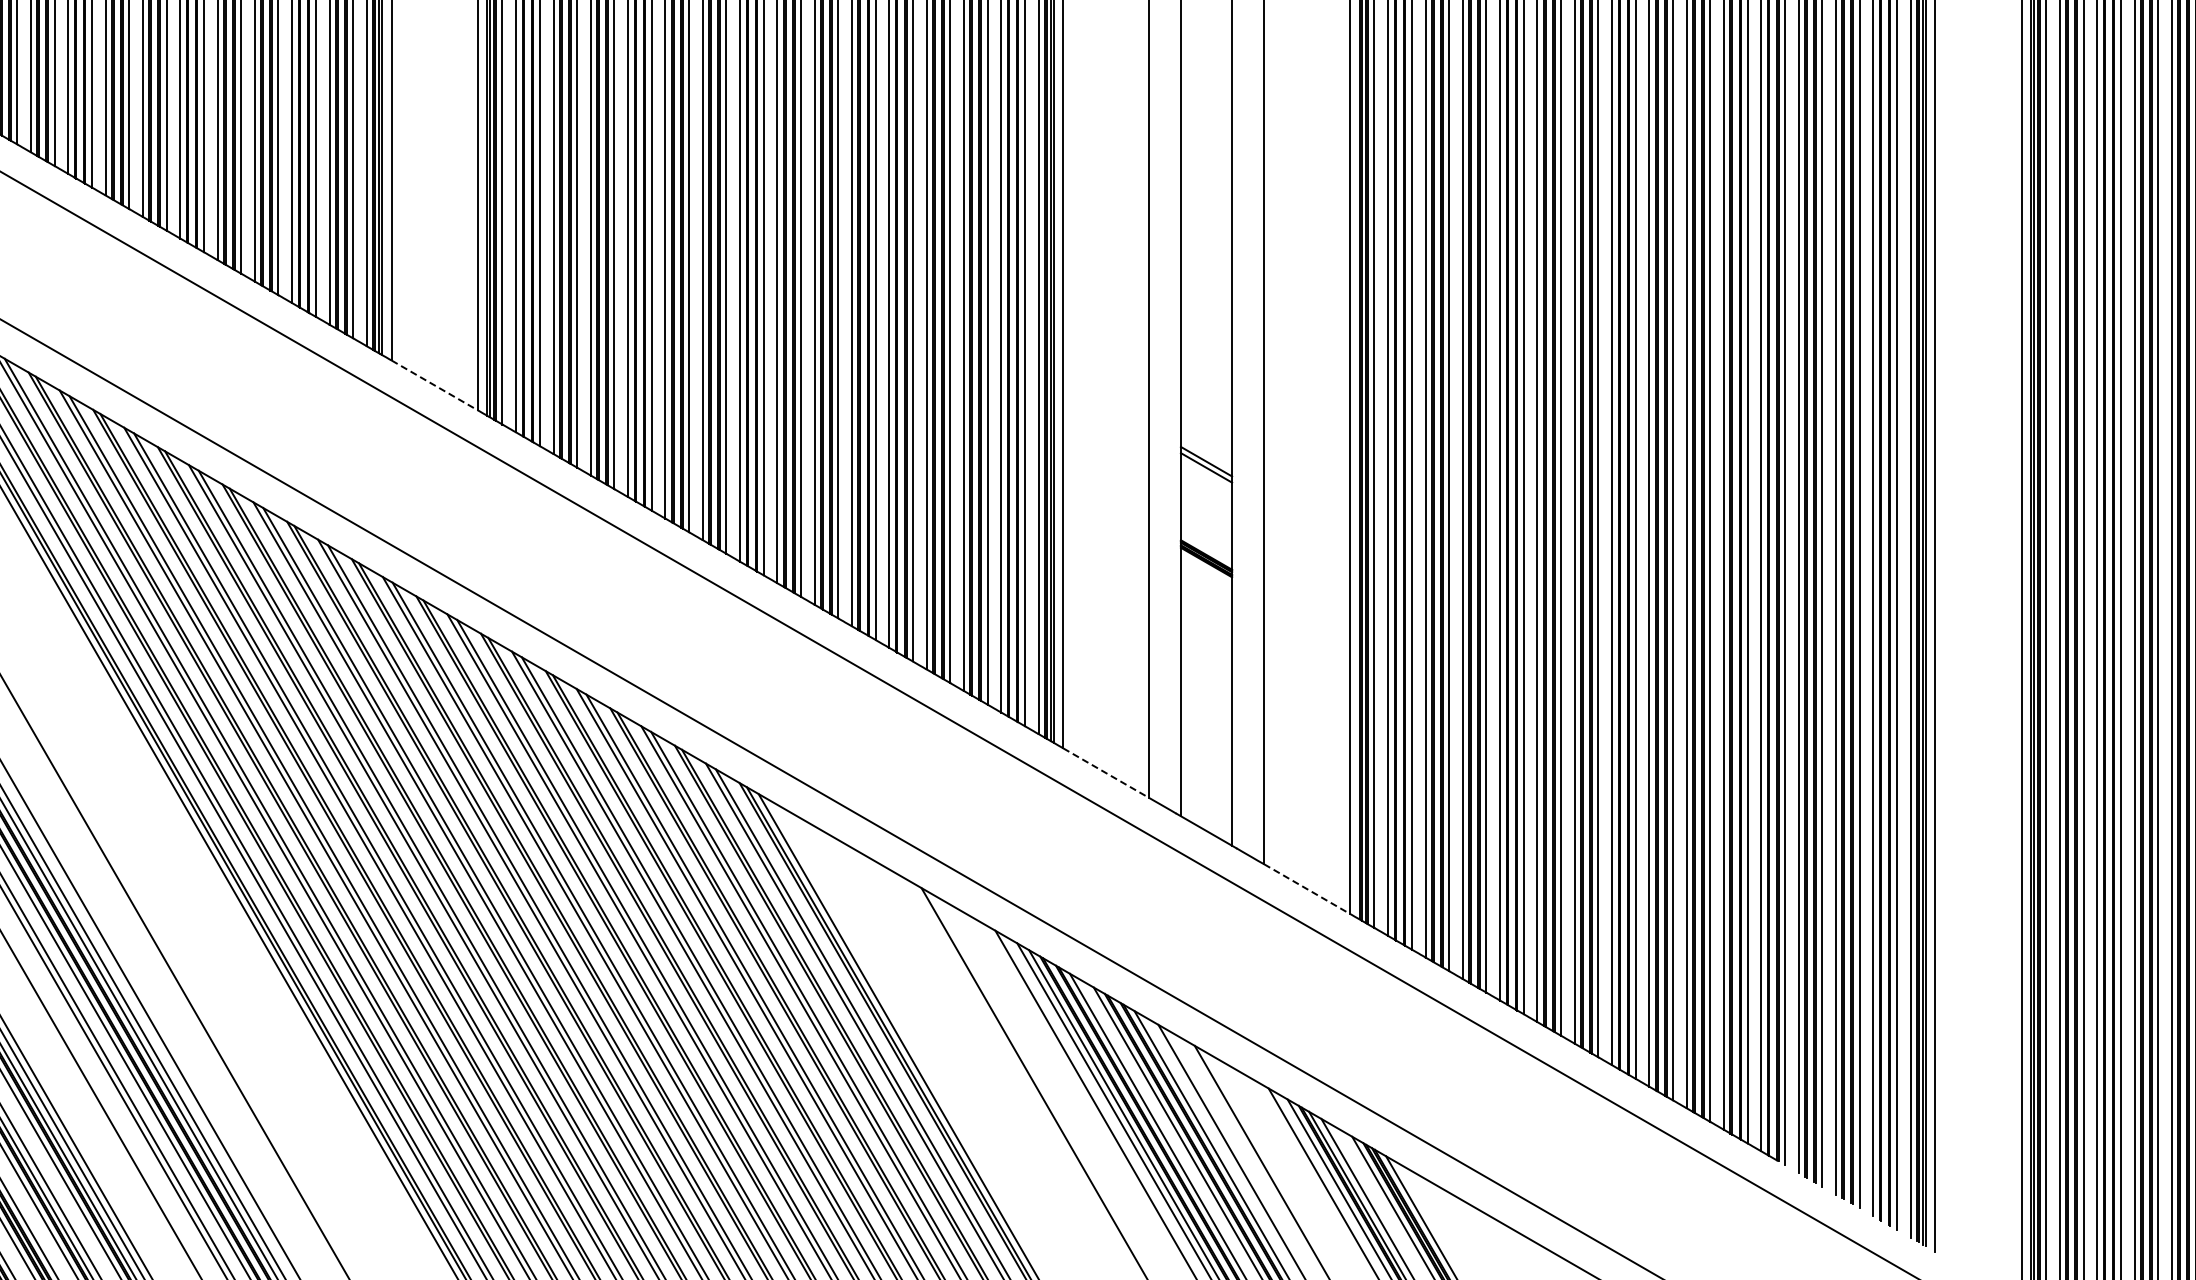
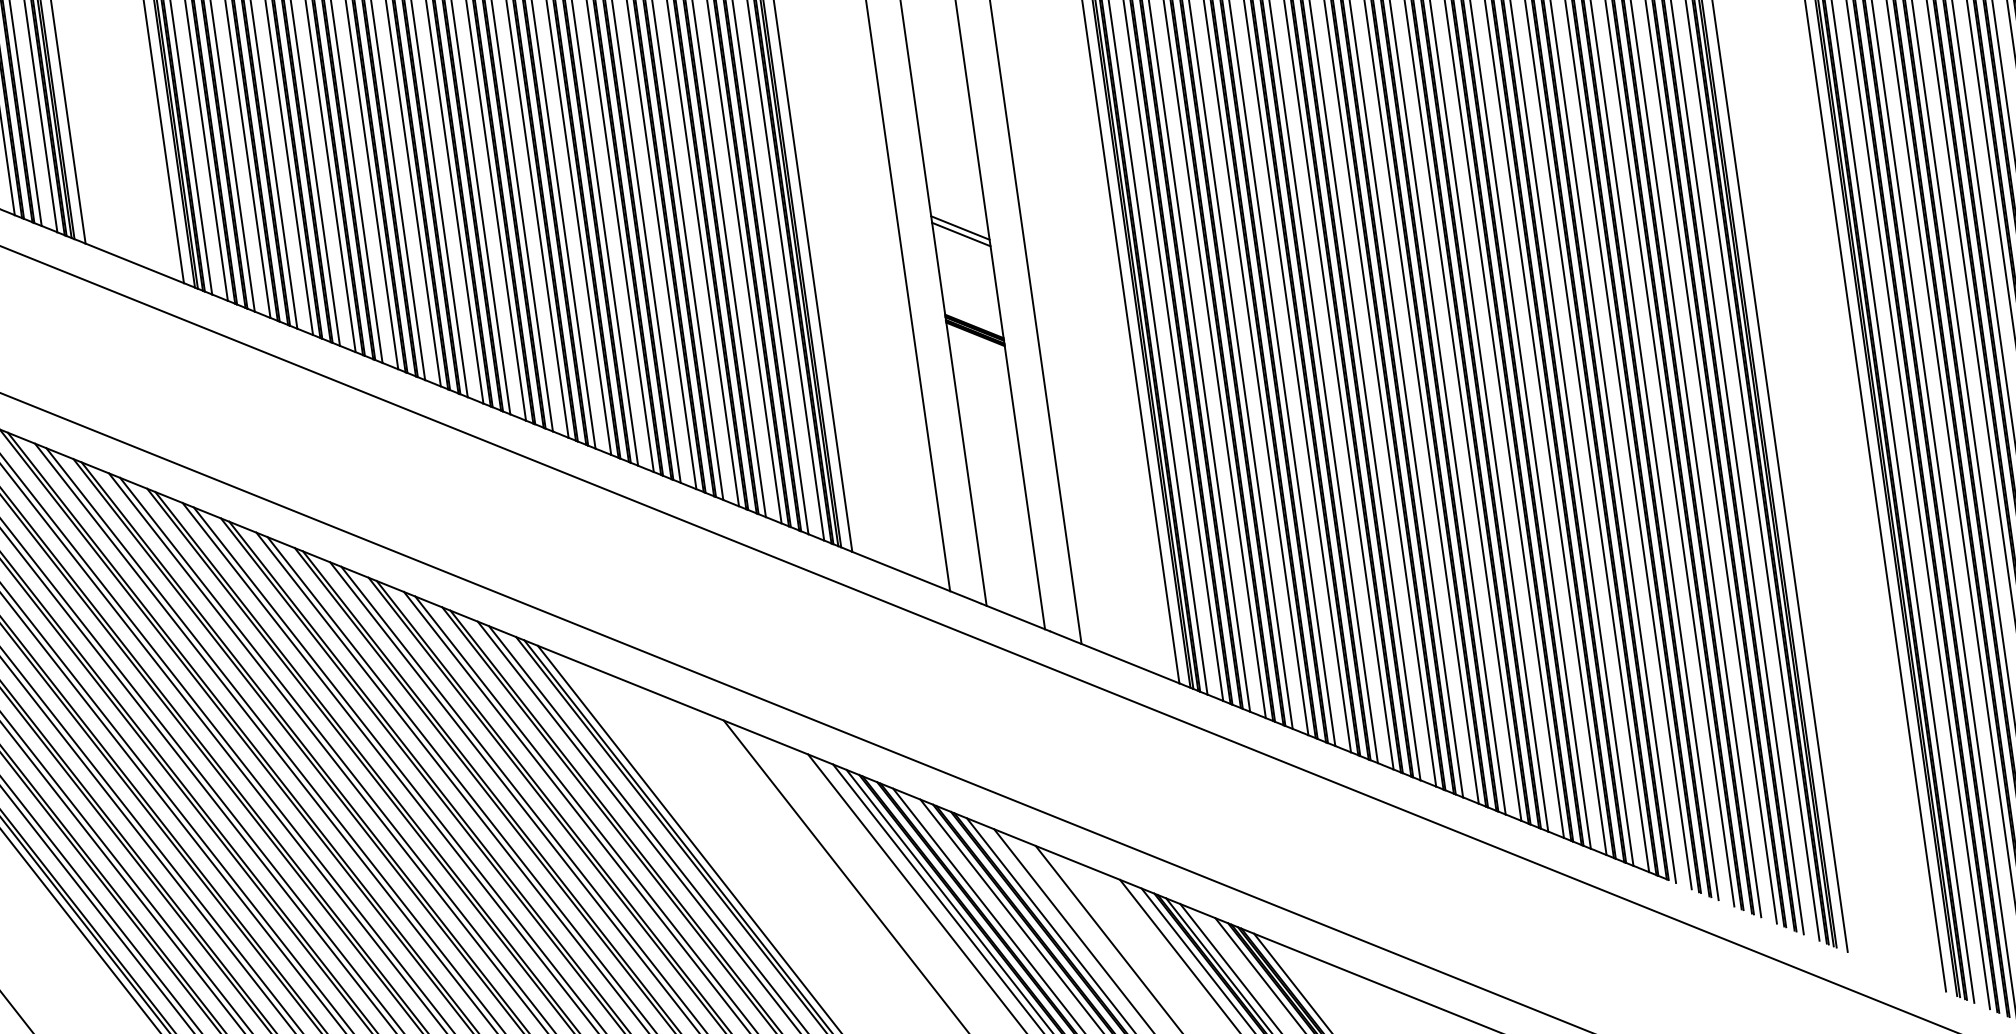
line: (434, 385) -> (134, 263), dashed -> solid
line: (1106, 773) -> (901, 571), dashed -> solid
line: (1306, 889) -> (1130, 664), dashed -> solid

